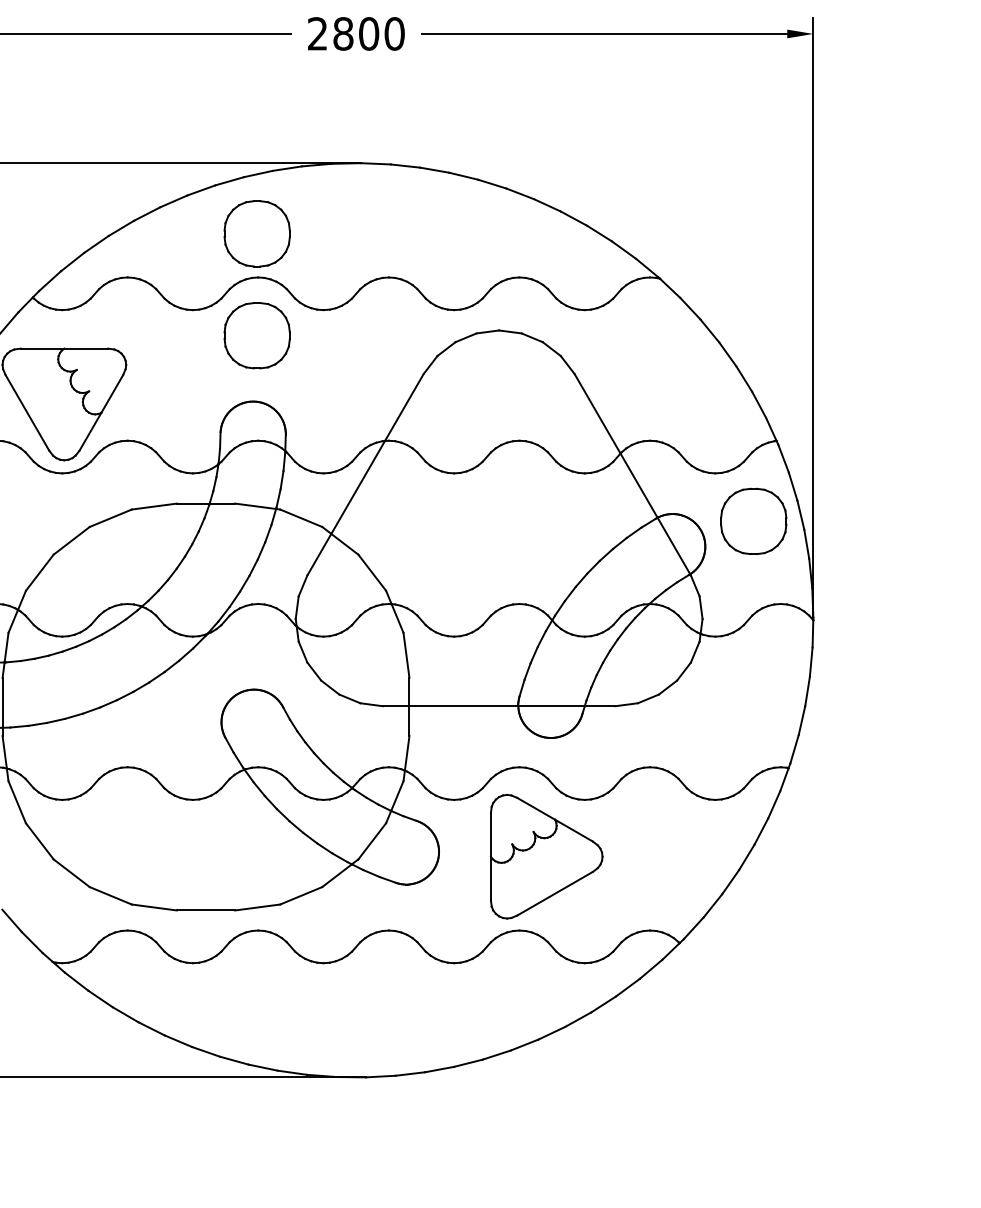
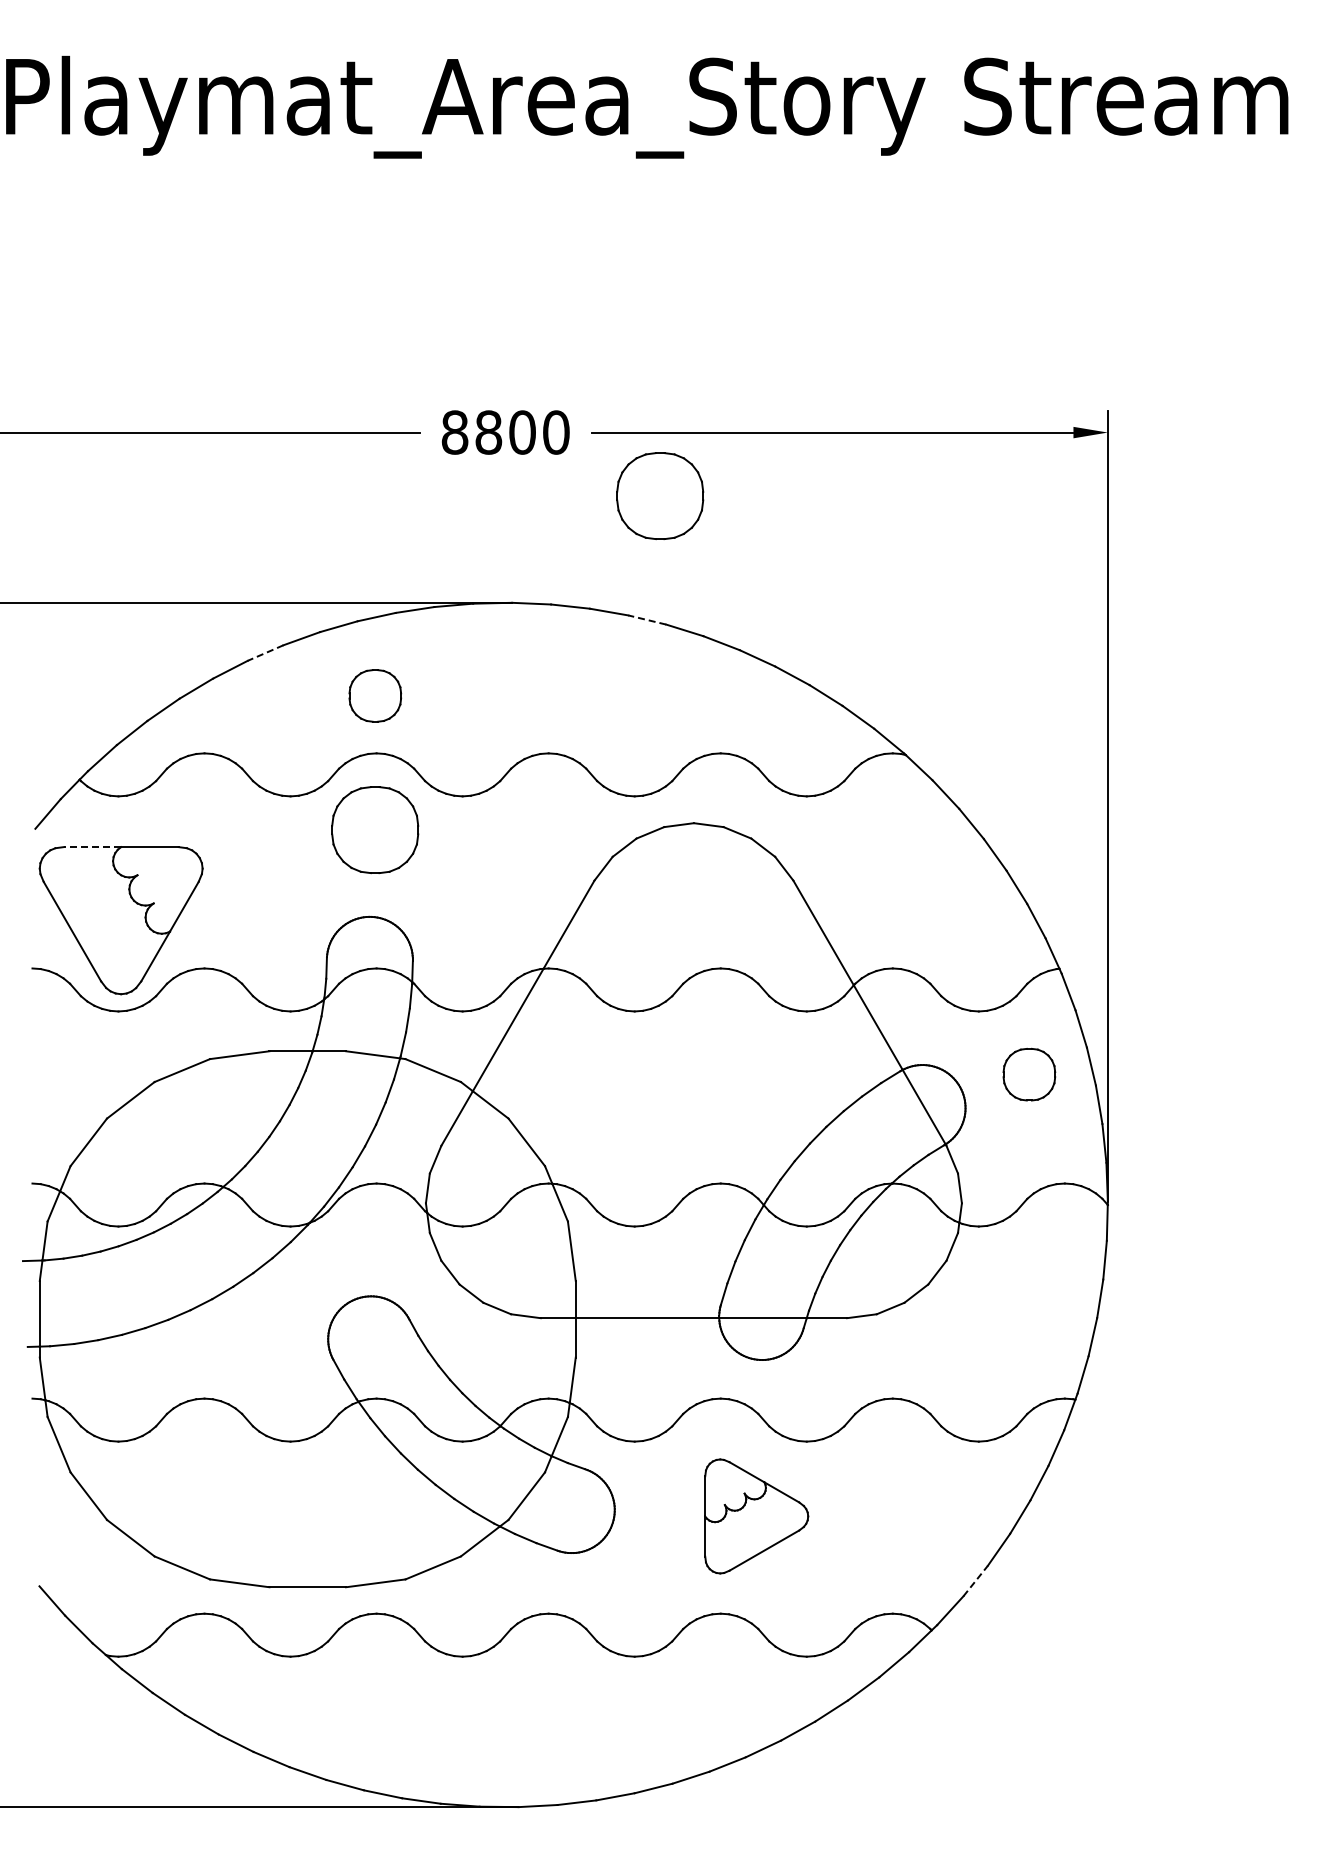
text: (317, 33) -> (454, 432), 2800 -> 8800
part: (473, 82) -> (660, 496), added
line: (463, 175) -> (646, 619), solid -> dashed
line: (173, 201) -> (265, 653), solid -> dashed
part: (257, 233) -> (375, 695), size x0.6
line: (42, 348) -> (92, 847), solid -> dashed
part: (753, 521) -> (1029, 1074), size x0.6
part: (546, 856) -> (756, 1516), size x0.7
line: (712, 906) -> (975, 1581), solid -> dashed

